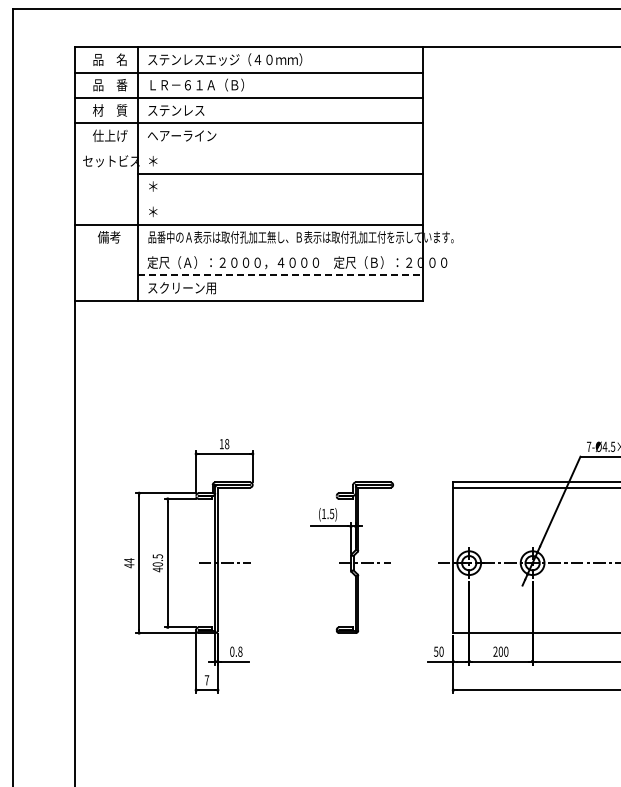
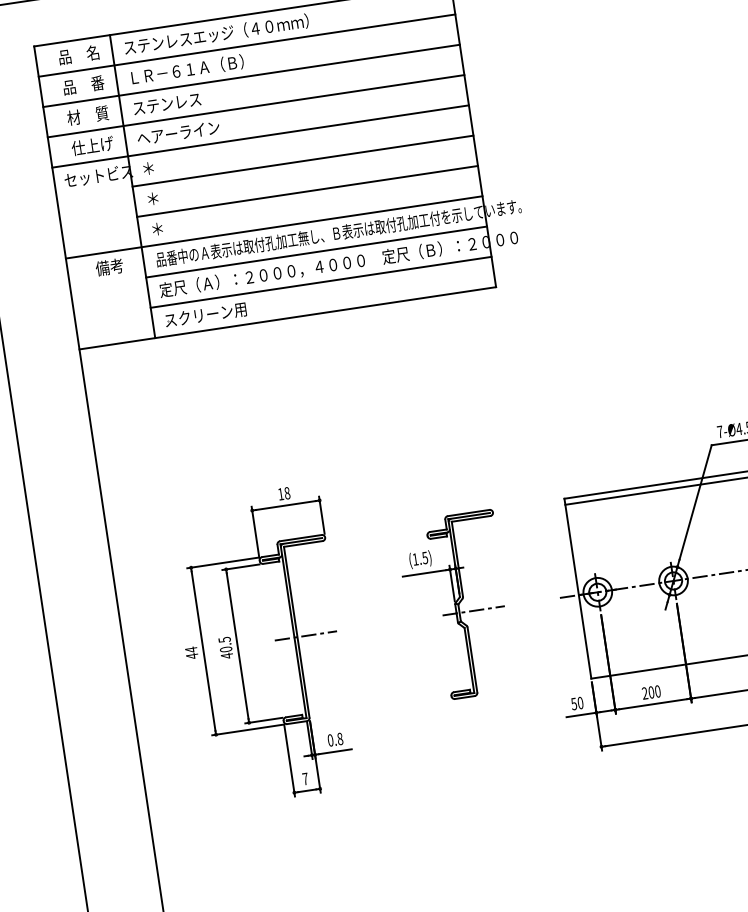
line: (248, 148) -> (260, 136), added
line: (280, 199) -> (307, 191), added
line: (280, 250) -> (316, 252), added
line: (280, 275) -> (321, 282), dashed -> solid

